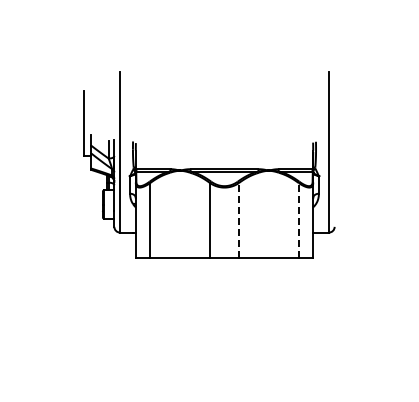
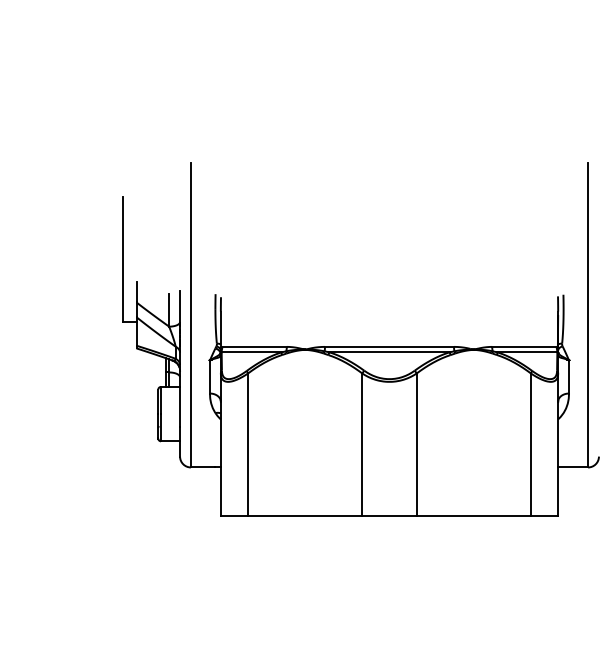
line: (238, 220) -> (416, 444), dashed -> solid
line: (298, 220) -> (530, 444), dashed -> solid

